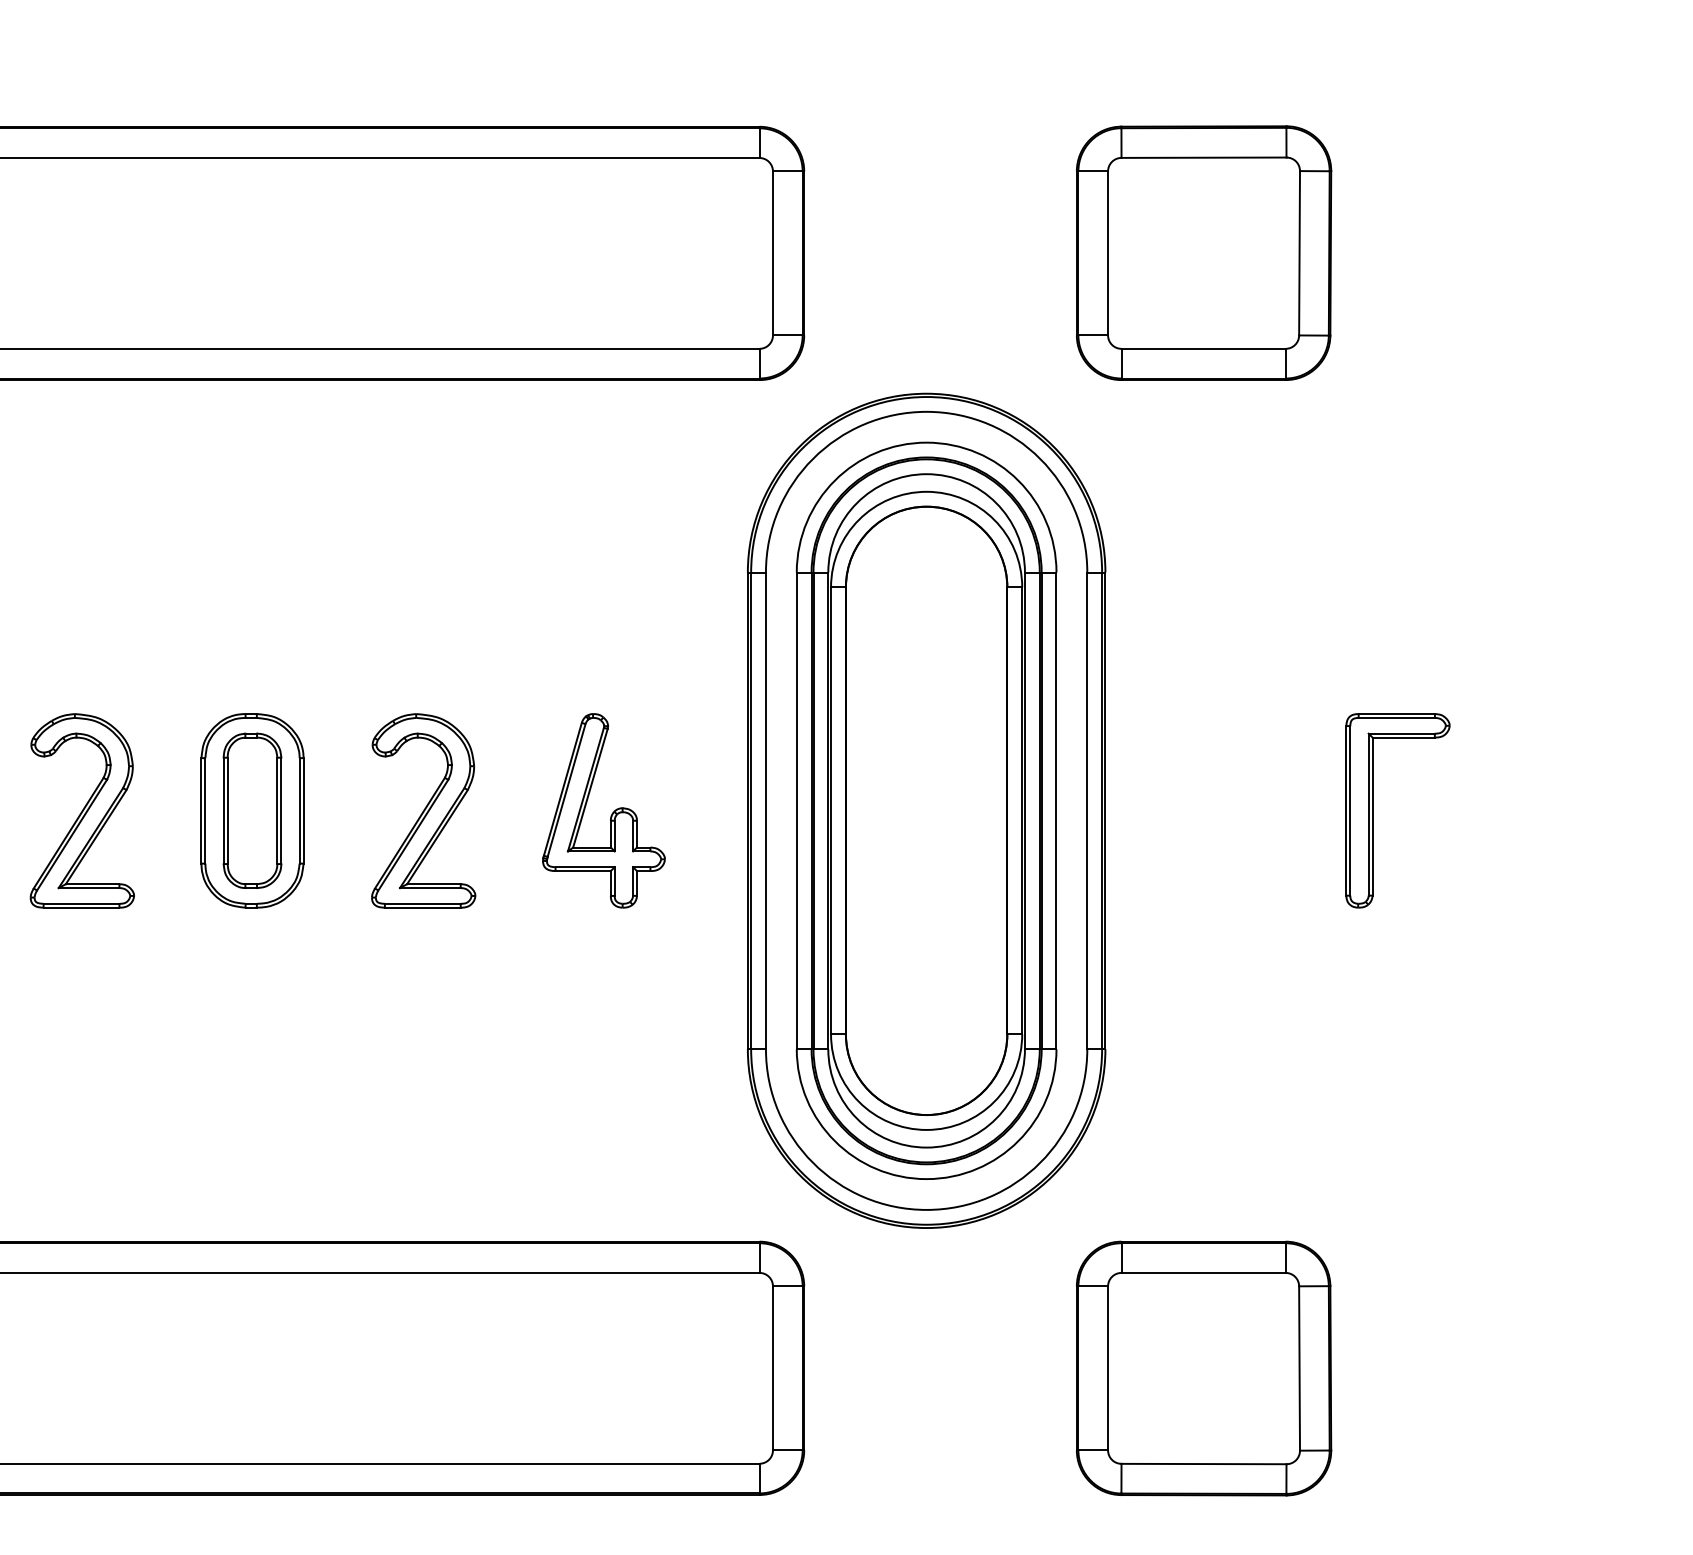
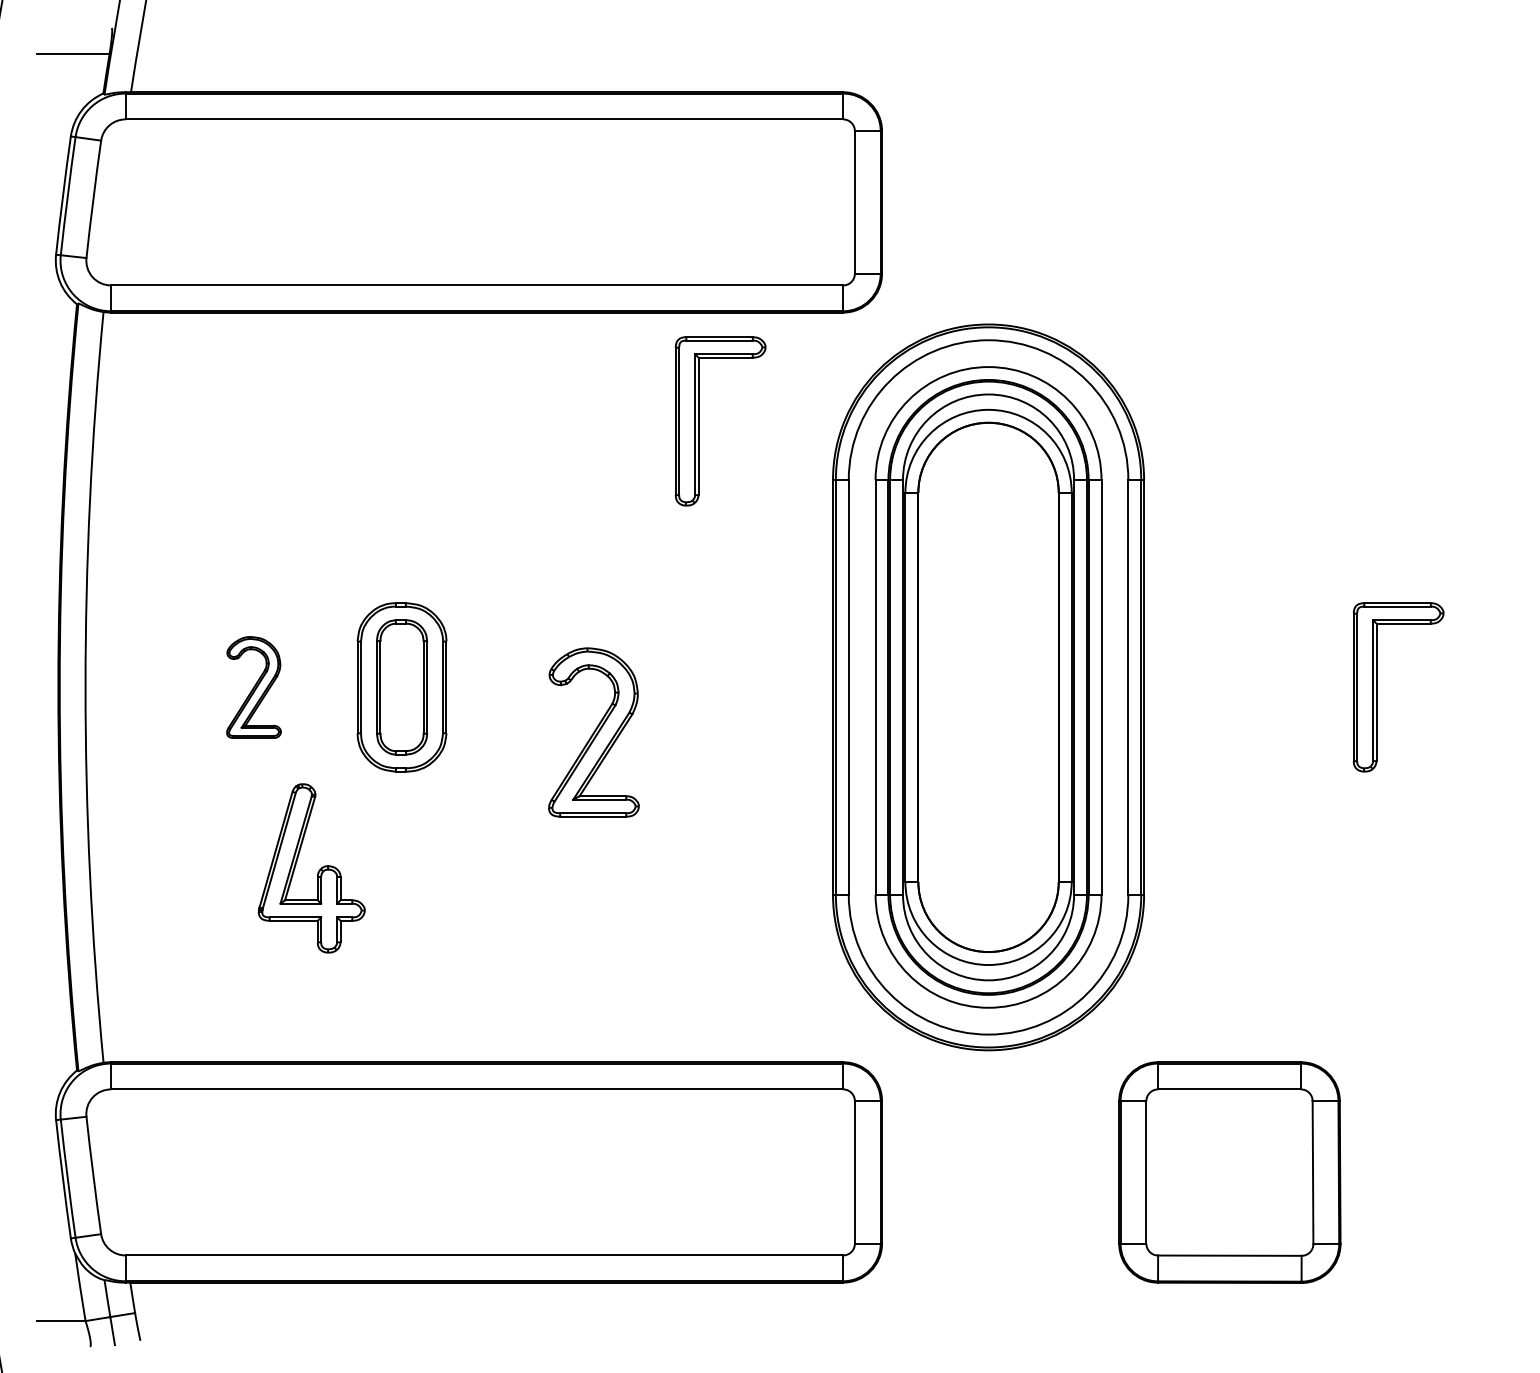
part: (1203, 252) -> (1229, 201), removed
part: (594, 505) -> (699, 421), added
part: (81, 810) -> (253, 687), size x0.6
part: (423, 810) -> (593, 732), moved
part: (610, 815) -> (317, 872), moved

